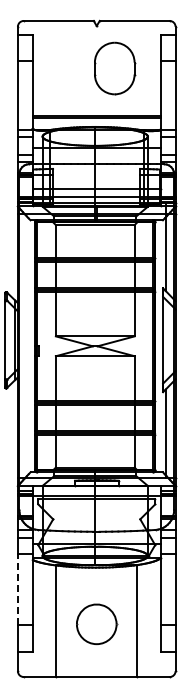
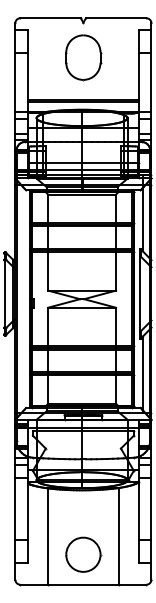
part: (115, 68) -> (84, 57), moved
line: (17, 589) -> (14, 509), dashed -> solid
part: (97, 624) -> (84, 554), moved

